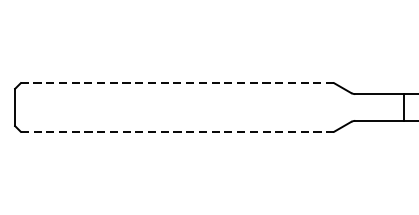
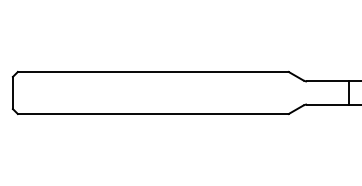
line: (176, 82) -> (152, 71), dashed -> solid
line: (177, 132) -> (153, 114), dashed -> solid

